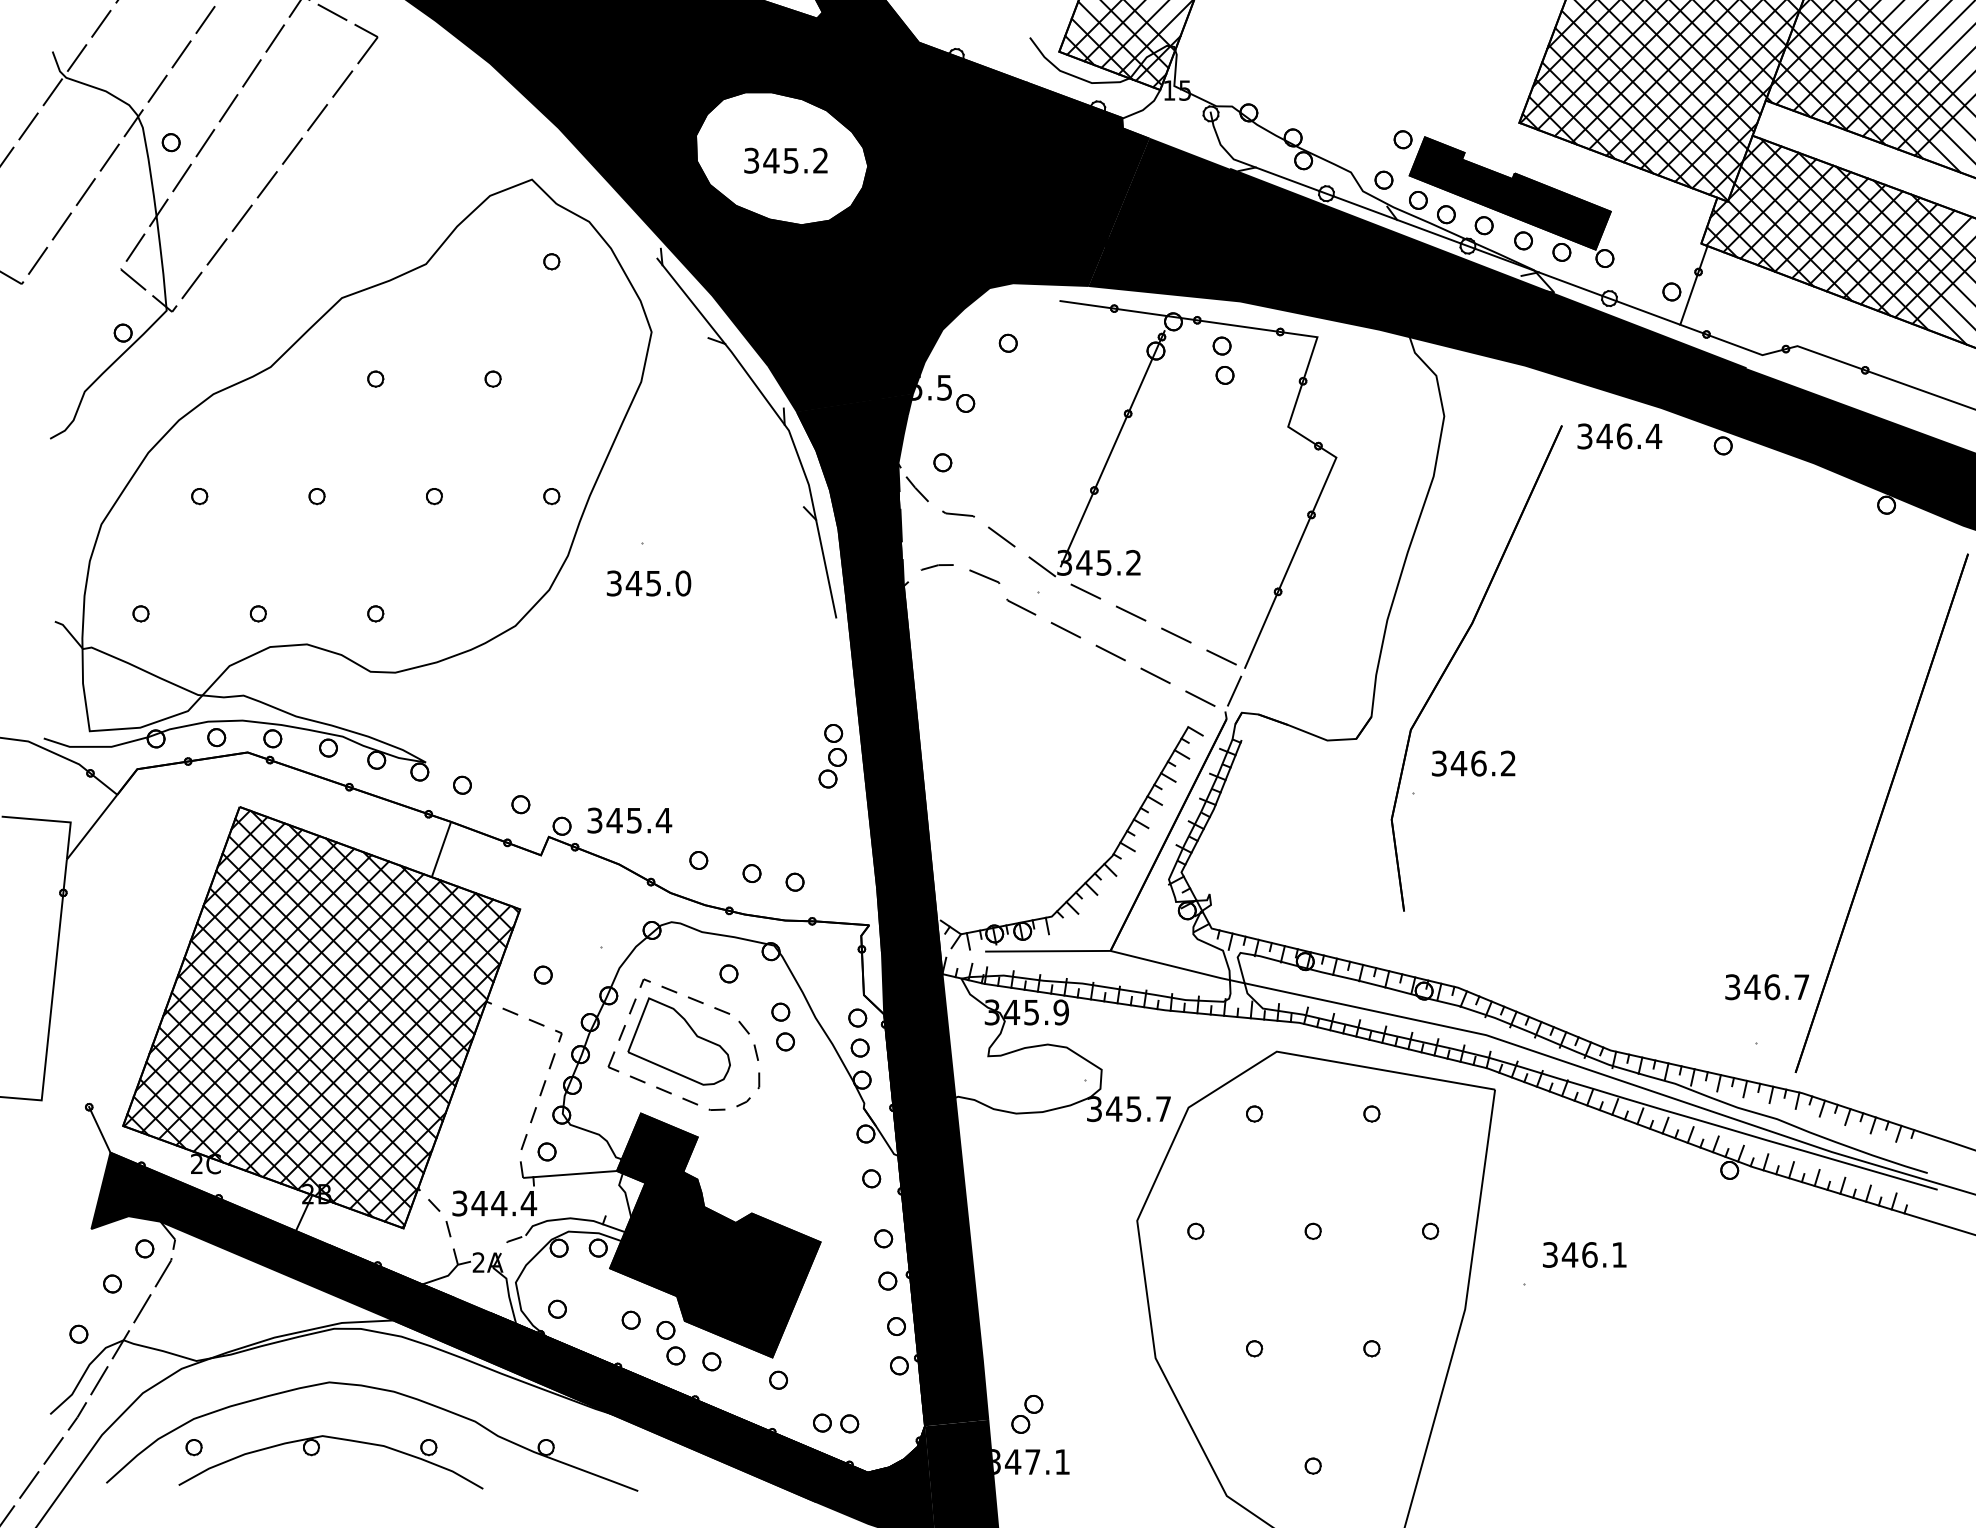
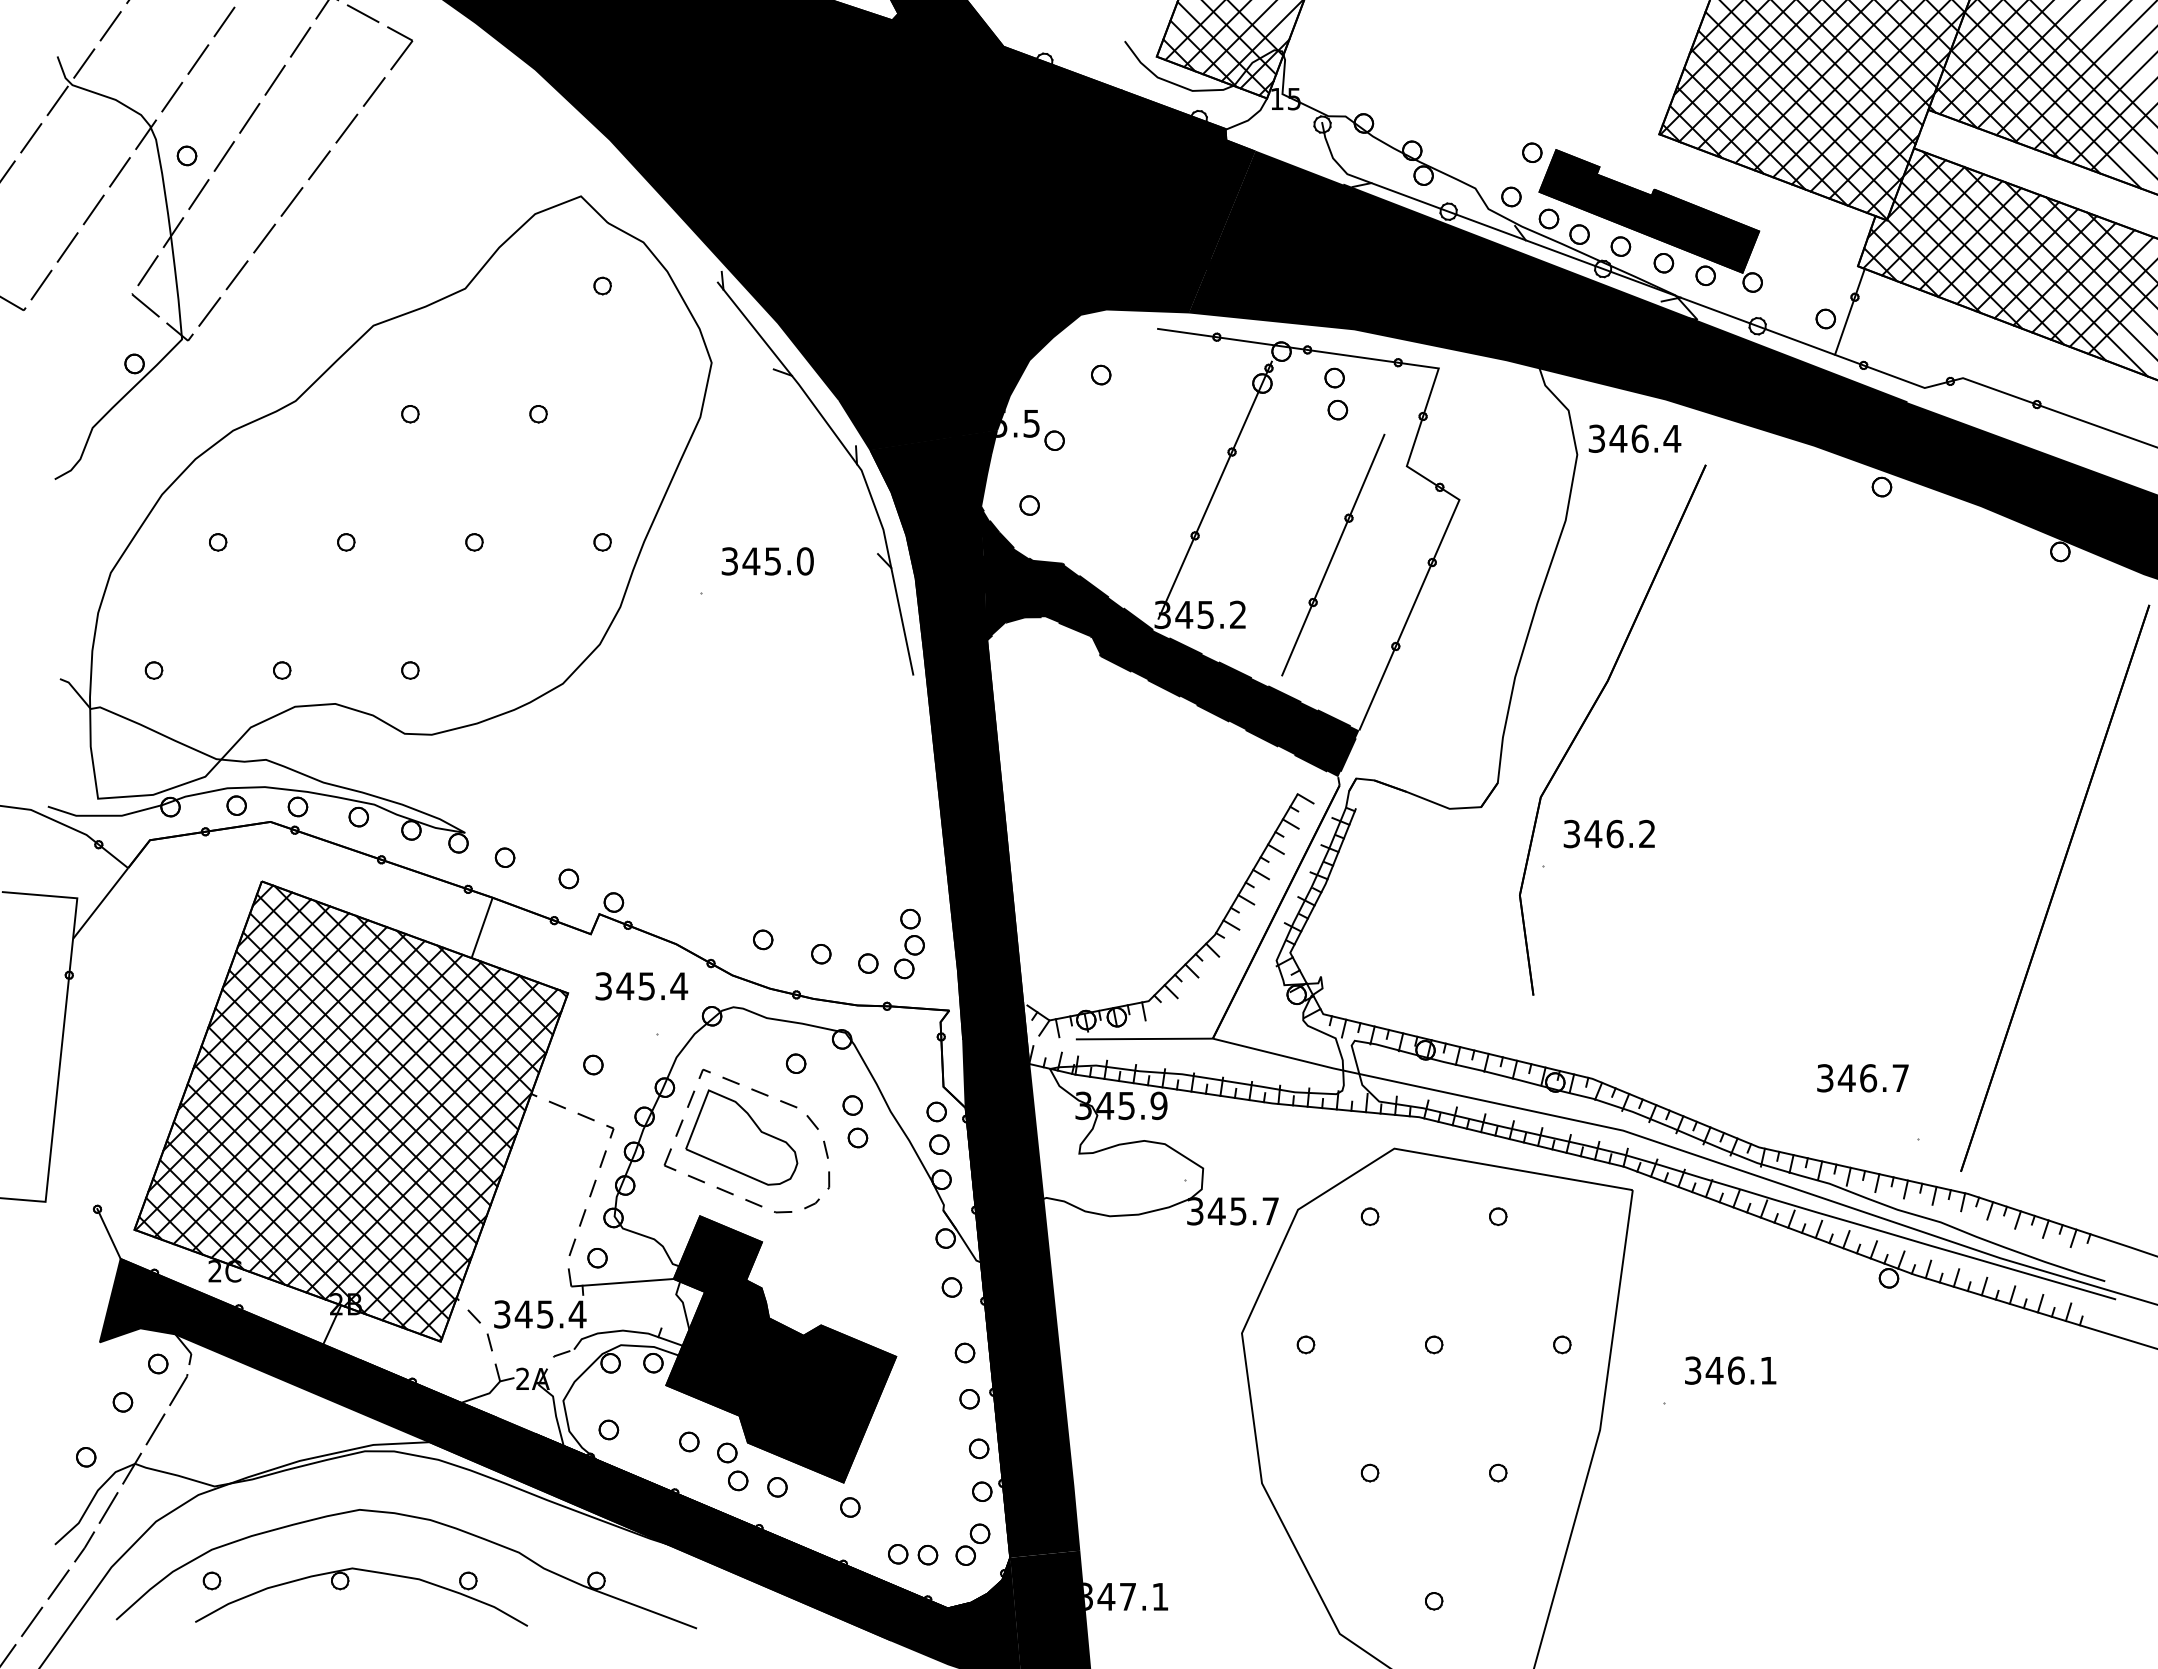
fill: (782, 158) -> (854, 173), added
text: (1619, 436) -> (1634, 438), moved
part: (1221, 507) -> (1333, 554), added
text: (648, 583) -> (767, 561), moved
fill: (1071, 587) -> (1170, 641), added
part: (832, 755) -> (909, 943), moved
text: (629, 820) -> (641, 986), moved
text: (1766, 987) -> (1862, 1078), moved
text: (499, 1203) -> (545, 1314), 344.4 -> 345.4
part: (1026, 1414) -> (972, 1544), moved

